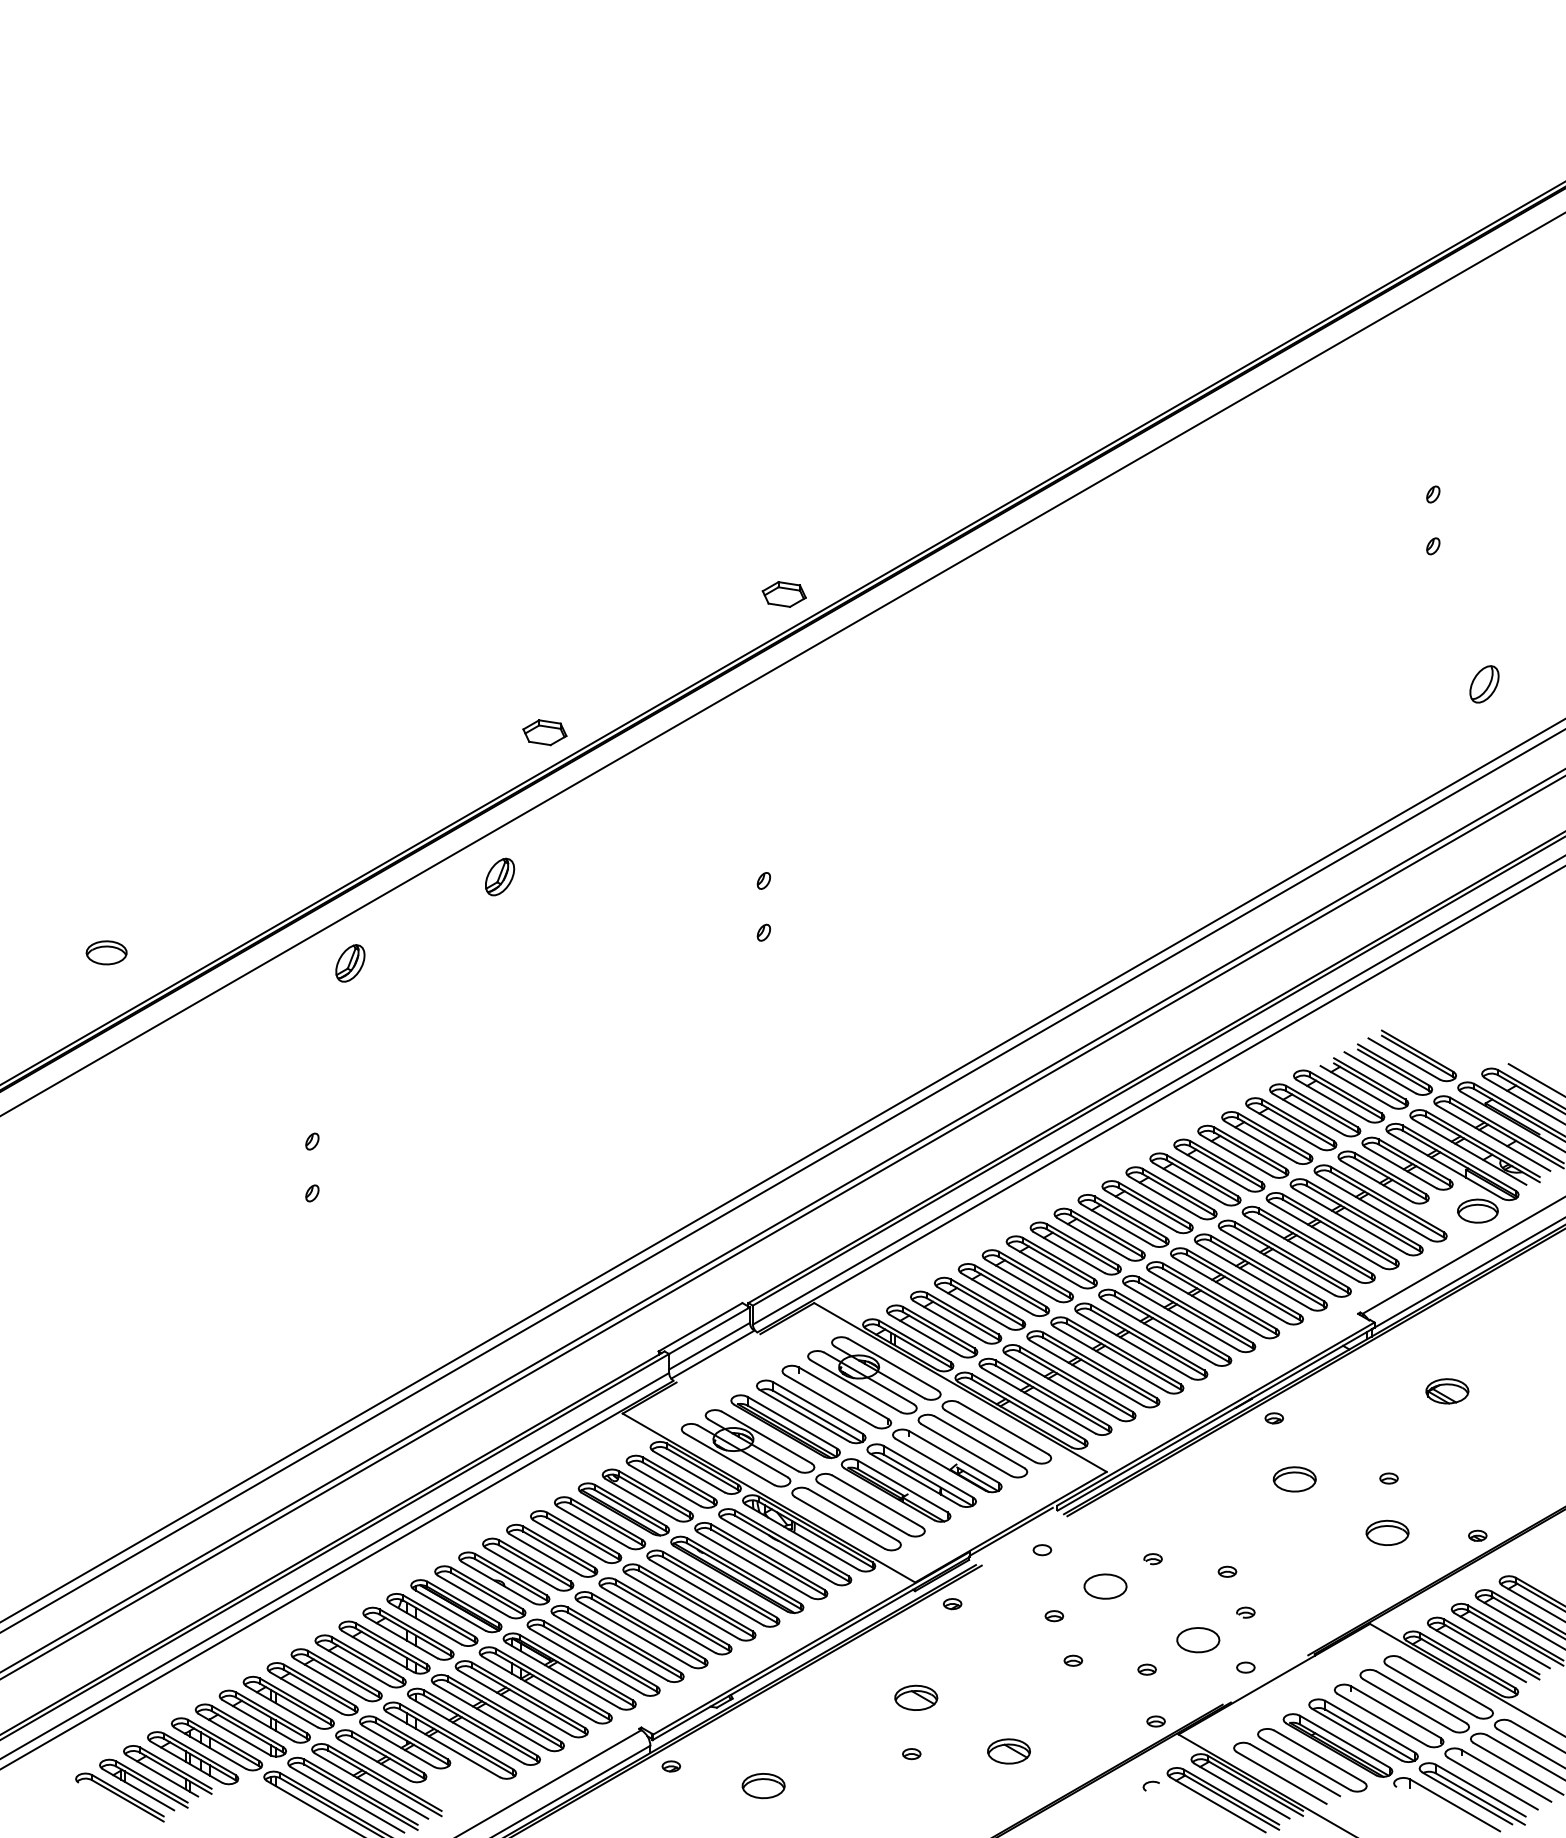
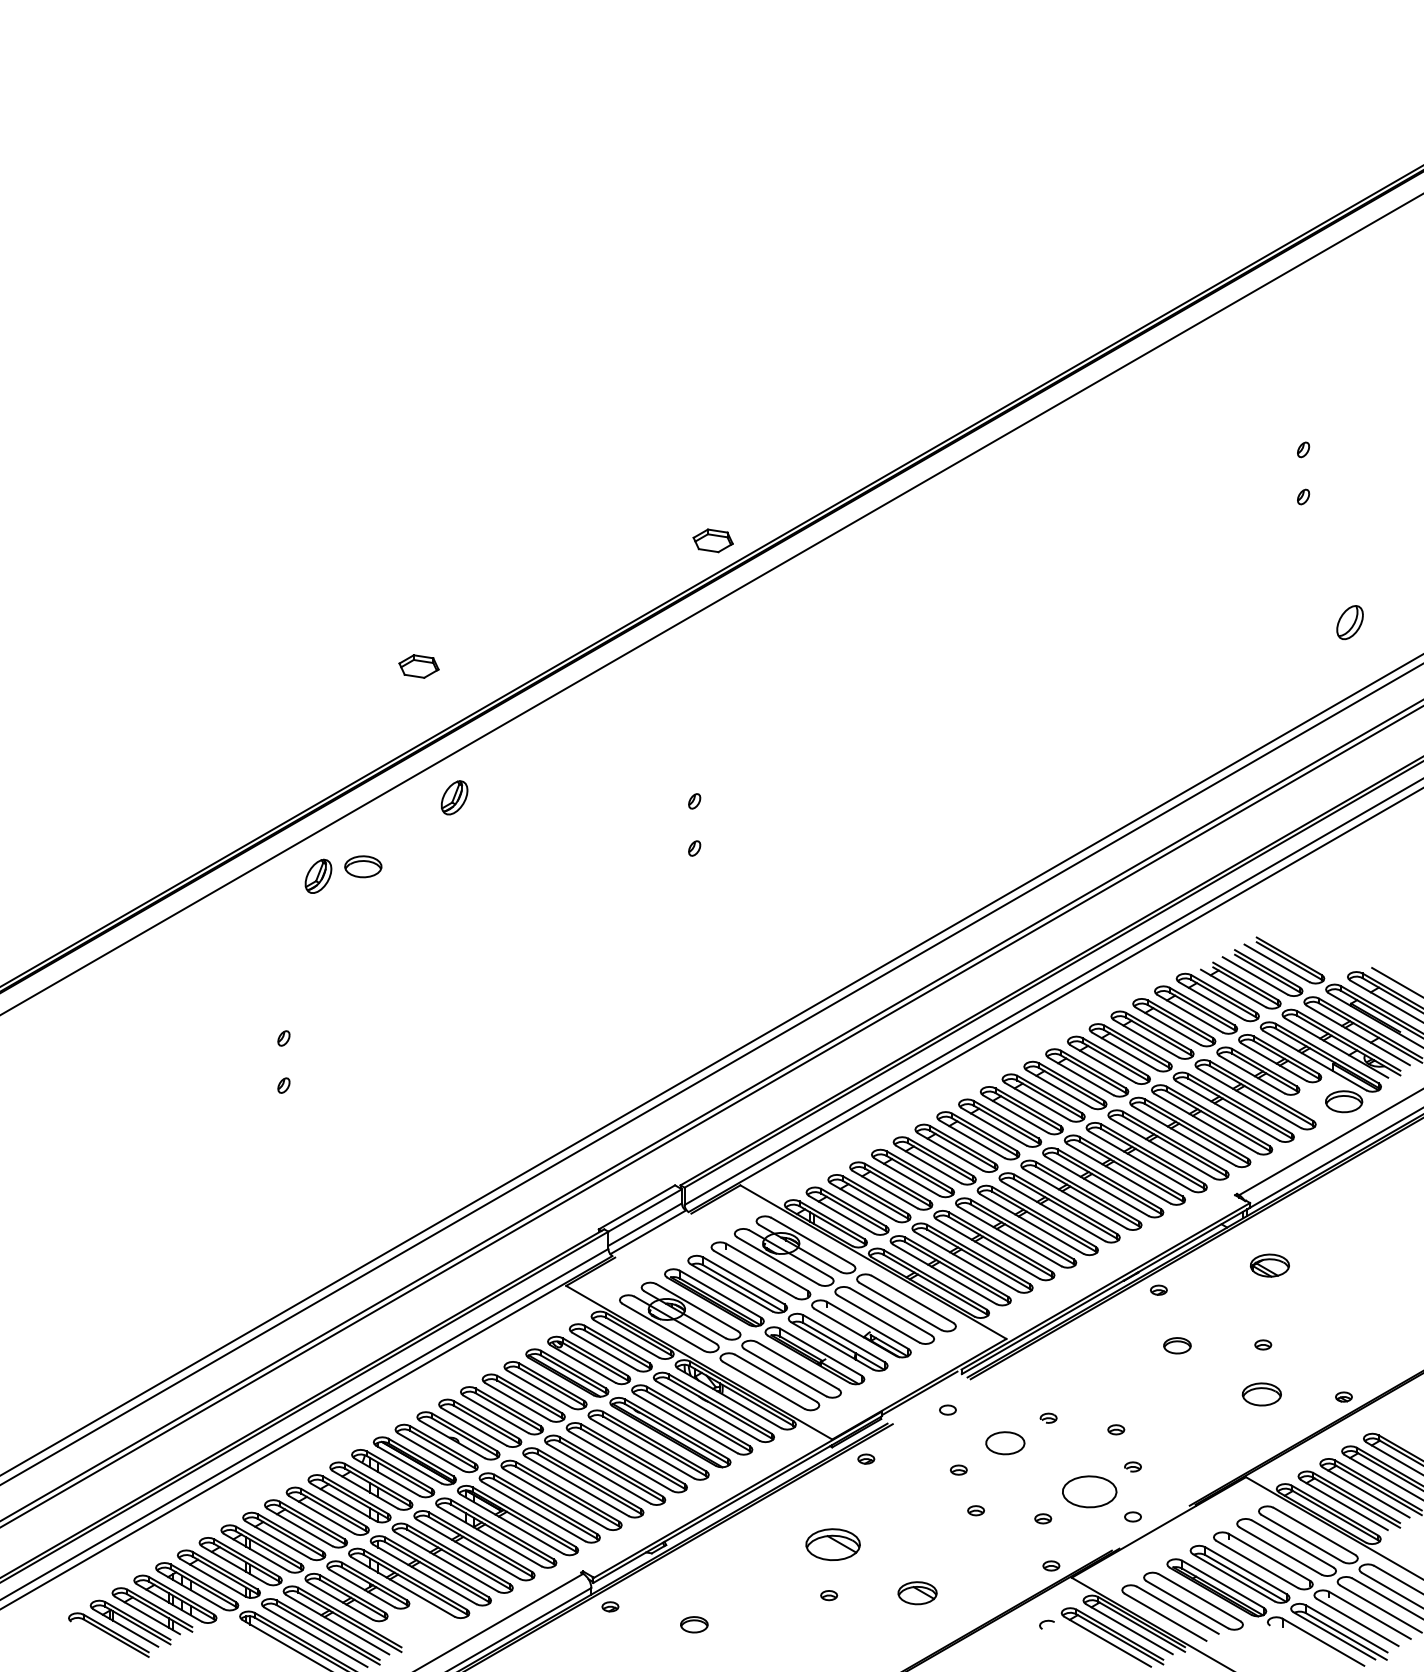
part: (544, 732) -> (418, 666), moved
part: (106, 952) -> (363, 866), moved
part: (1447, 1391) -> (1270, 1265), moved
part: (1294, 1479) -> (1177, 1345), size x0.7
part: (1198, 1640) -> (1089, 1492), size x1.4
part: (916, 1697) -> (833, 1544), size x1.4
part: (763, 1786) -> (694, 1625), size x0.7

